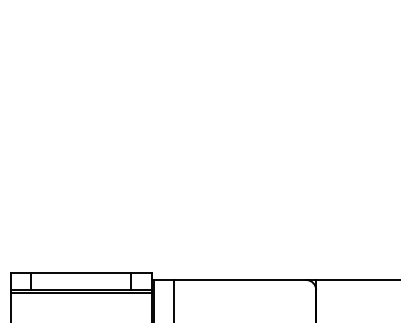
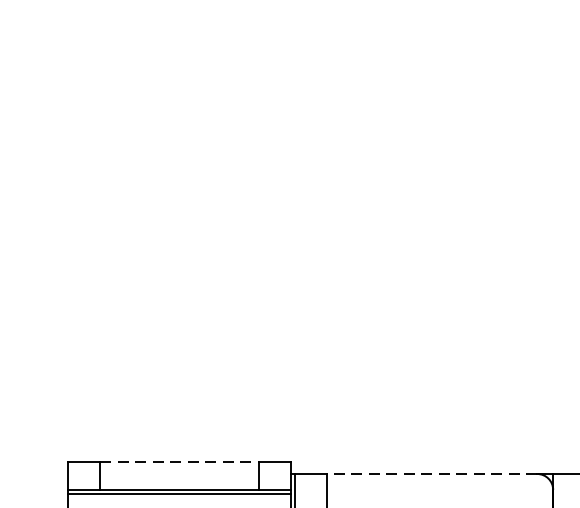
line: (81, 272) -> (179, 462), solid -> dashed
line: (239, 280) -> (431, 474), solid -> dashed

